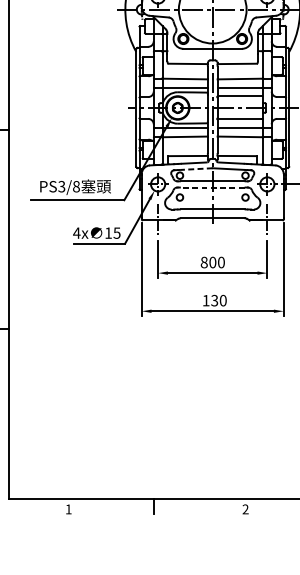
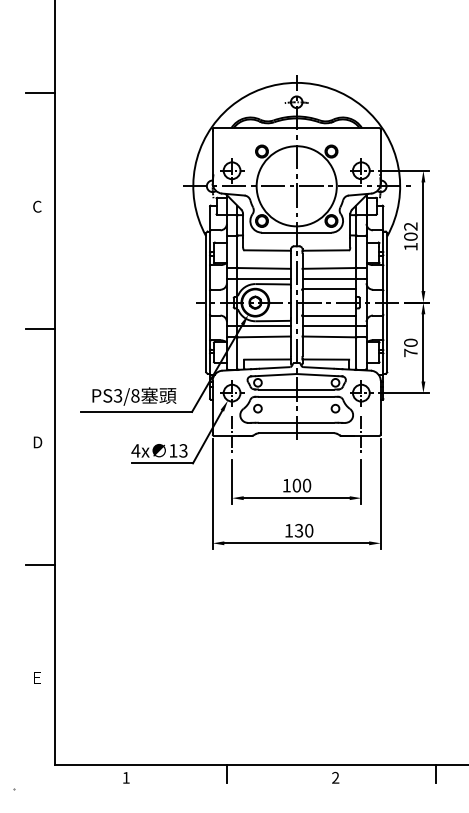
line: (196, 169) -> (277, 375), dashed -> solid
line: (212, 187) -> (296, 396), dashed -> solid
text: (117, 232) -> (183, 450), 15 -> 13
text: (204, 262) -> (286, 485), 800 -> 100

